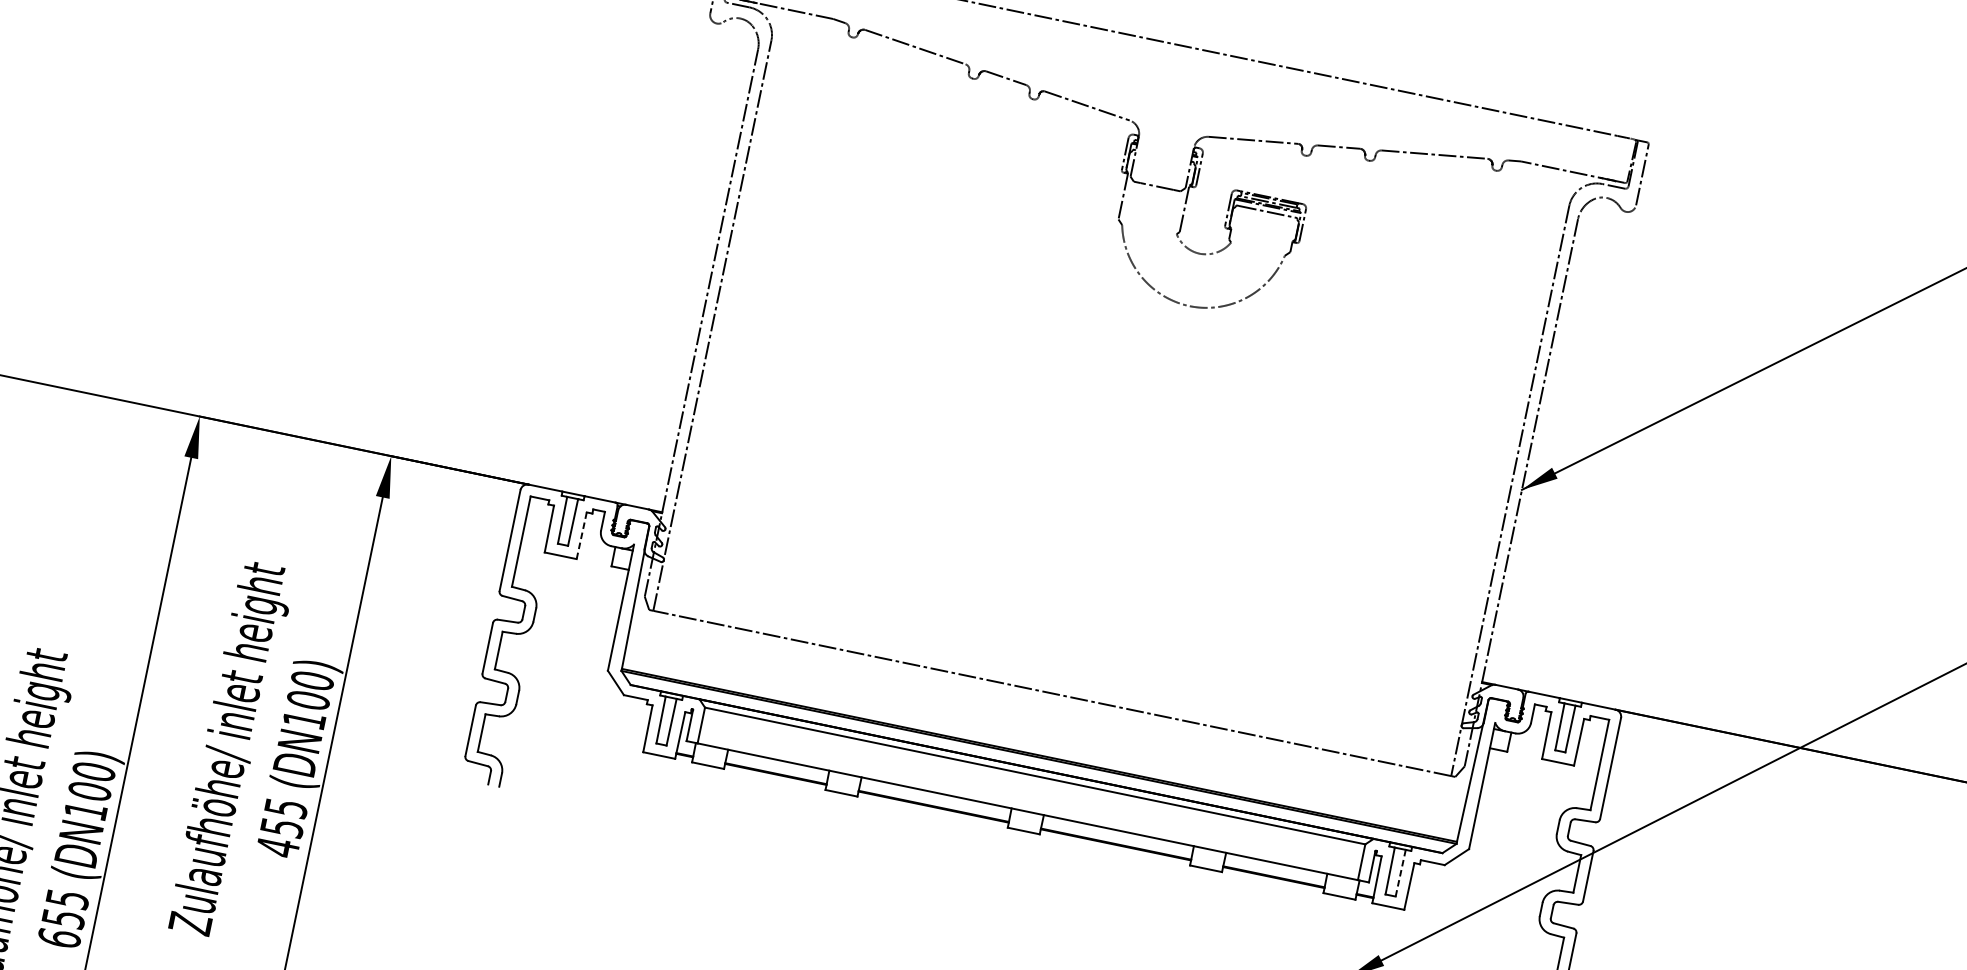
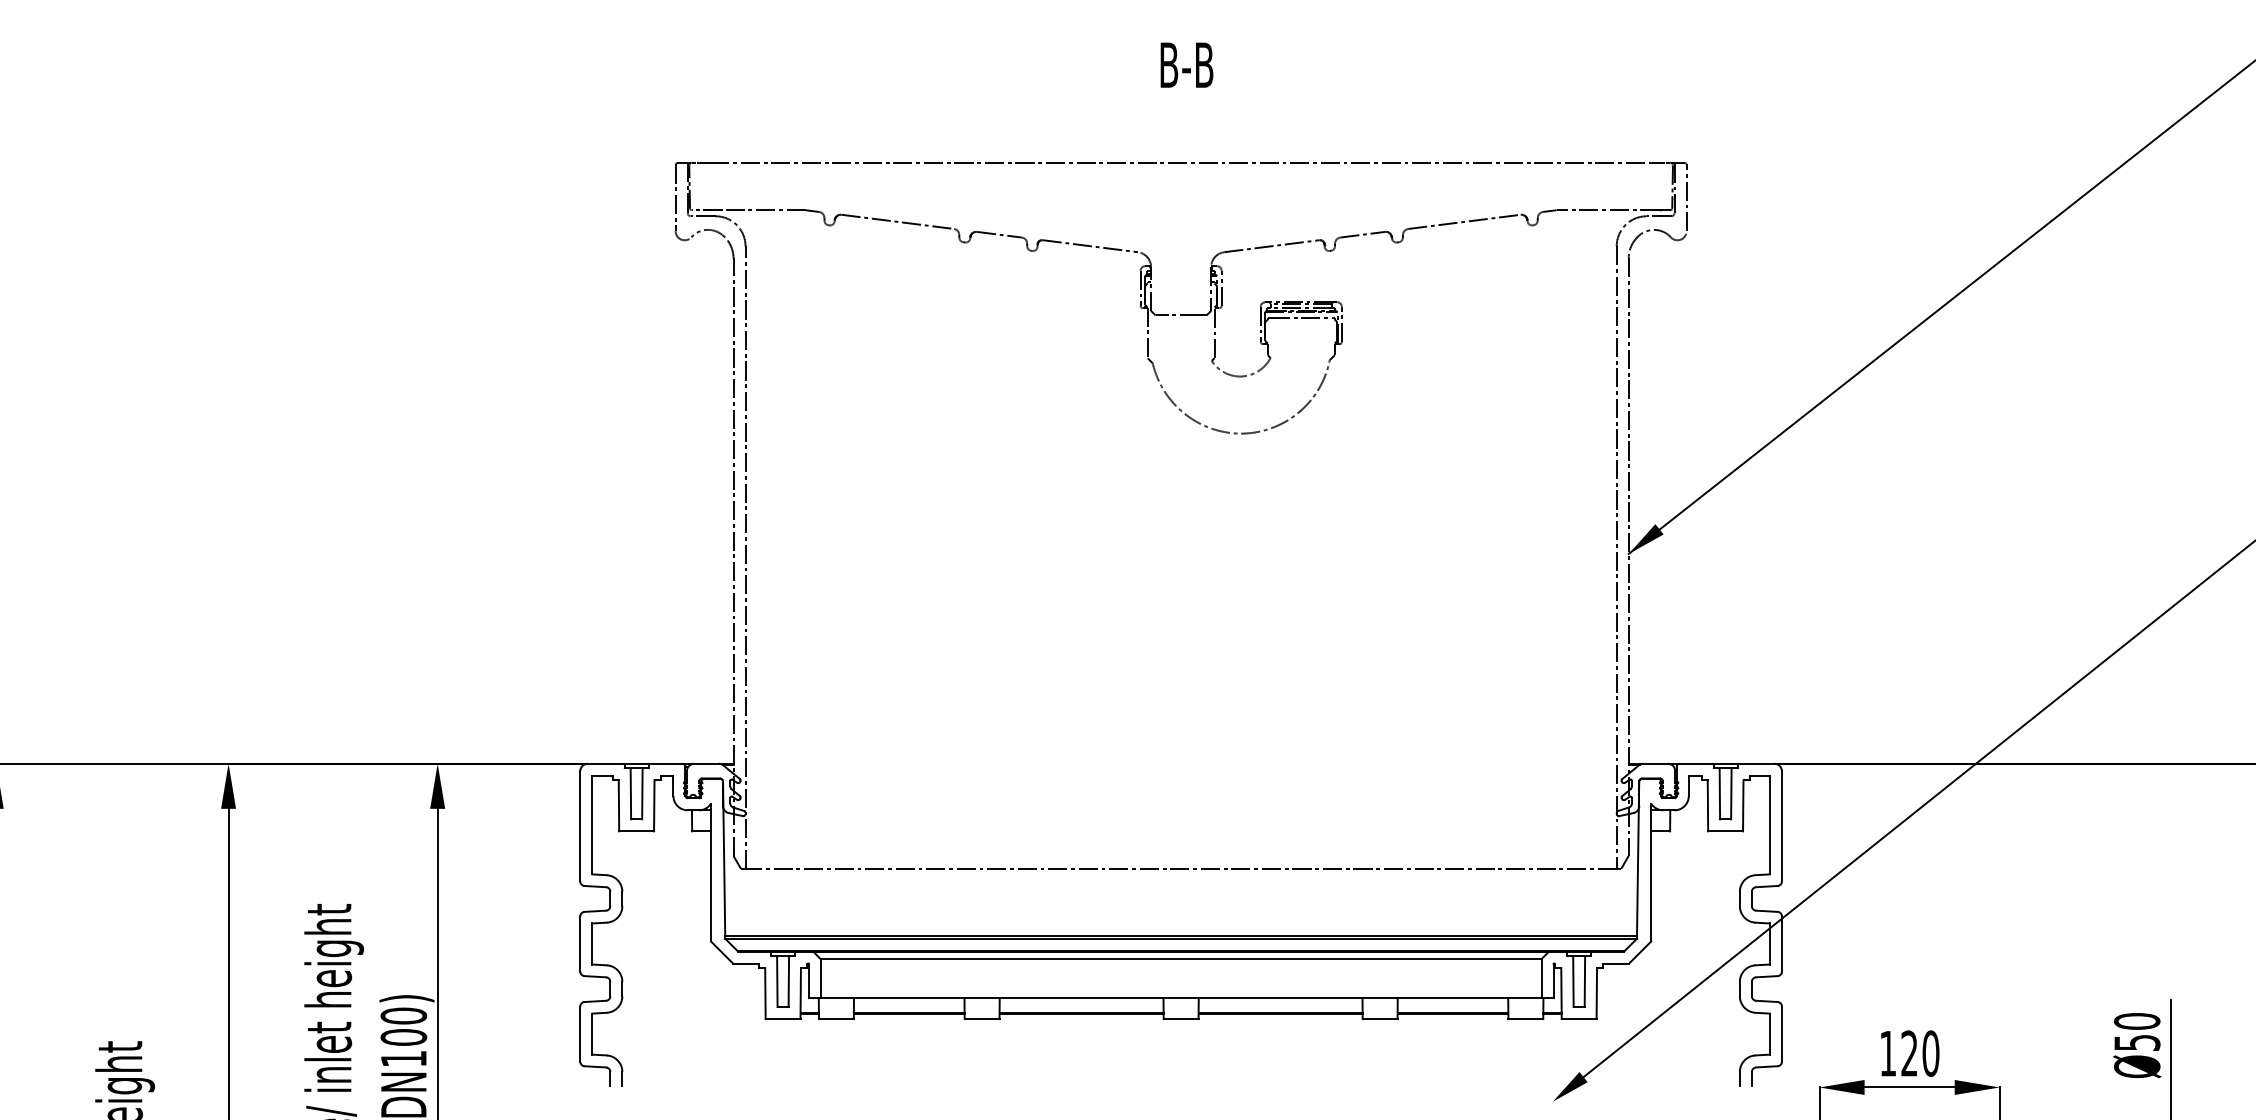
line: (581, 535) -> (654, 805), dashed -> solid
line: (1400, 873) -> (1584, 981), dashed -> solid

